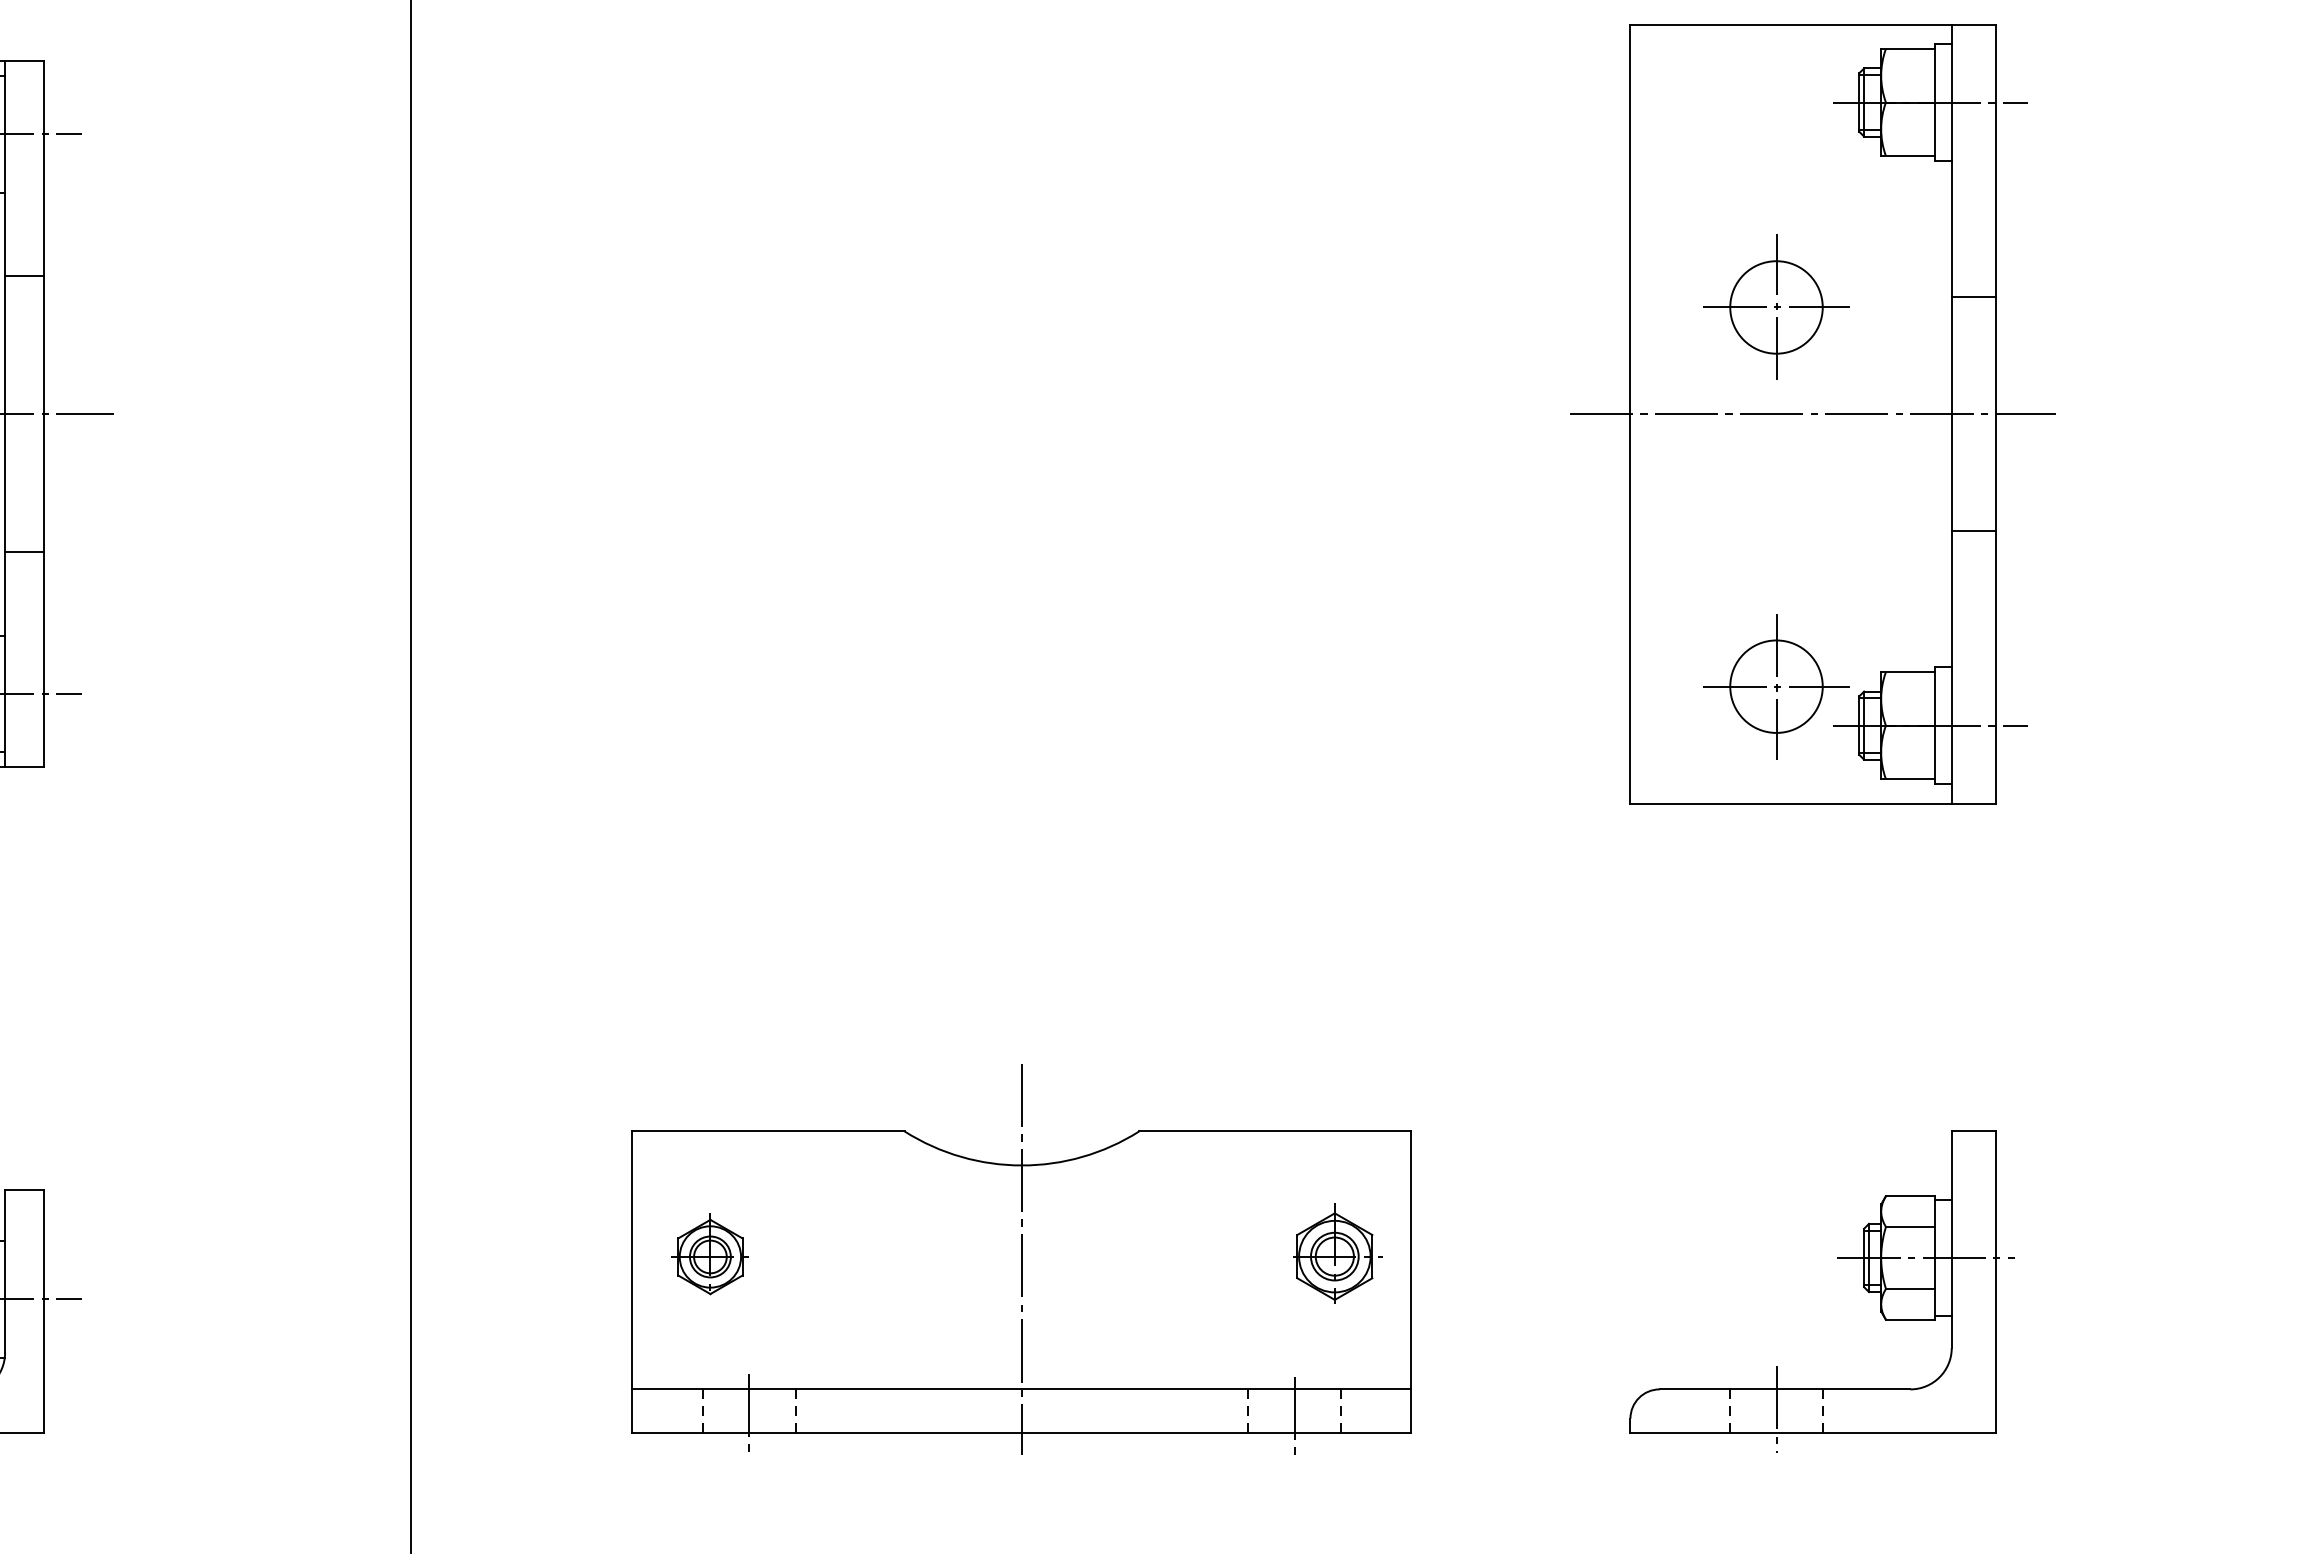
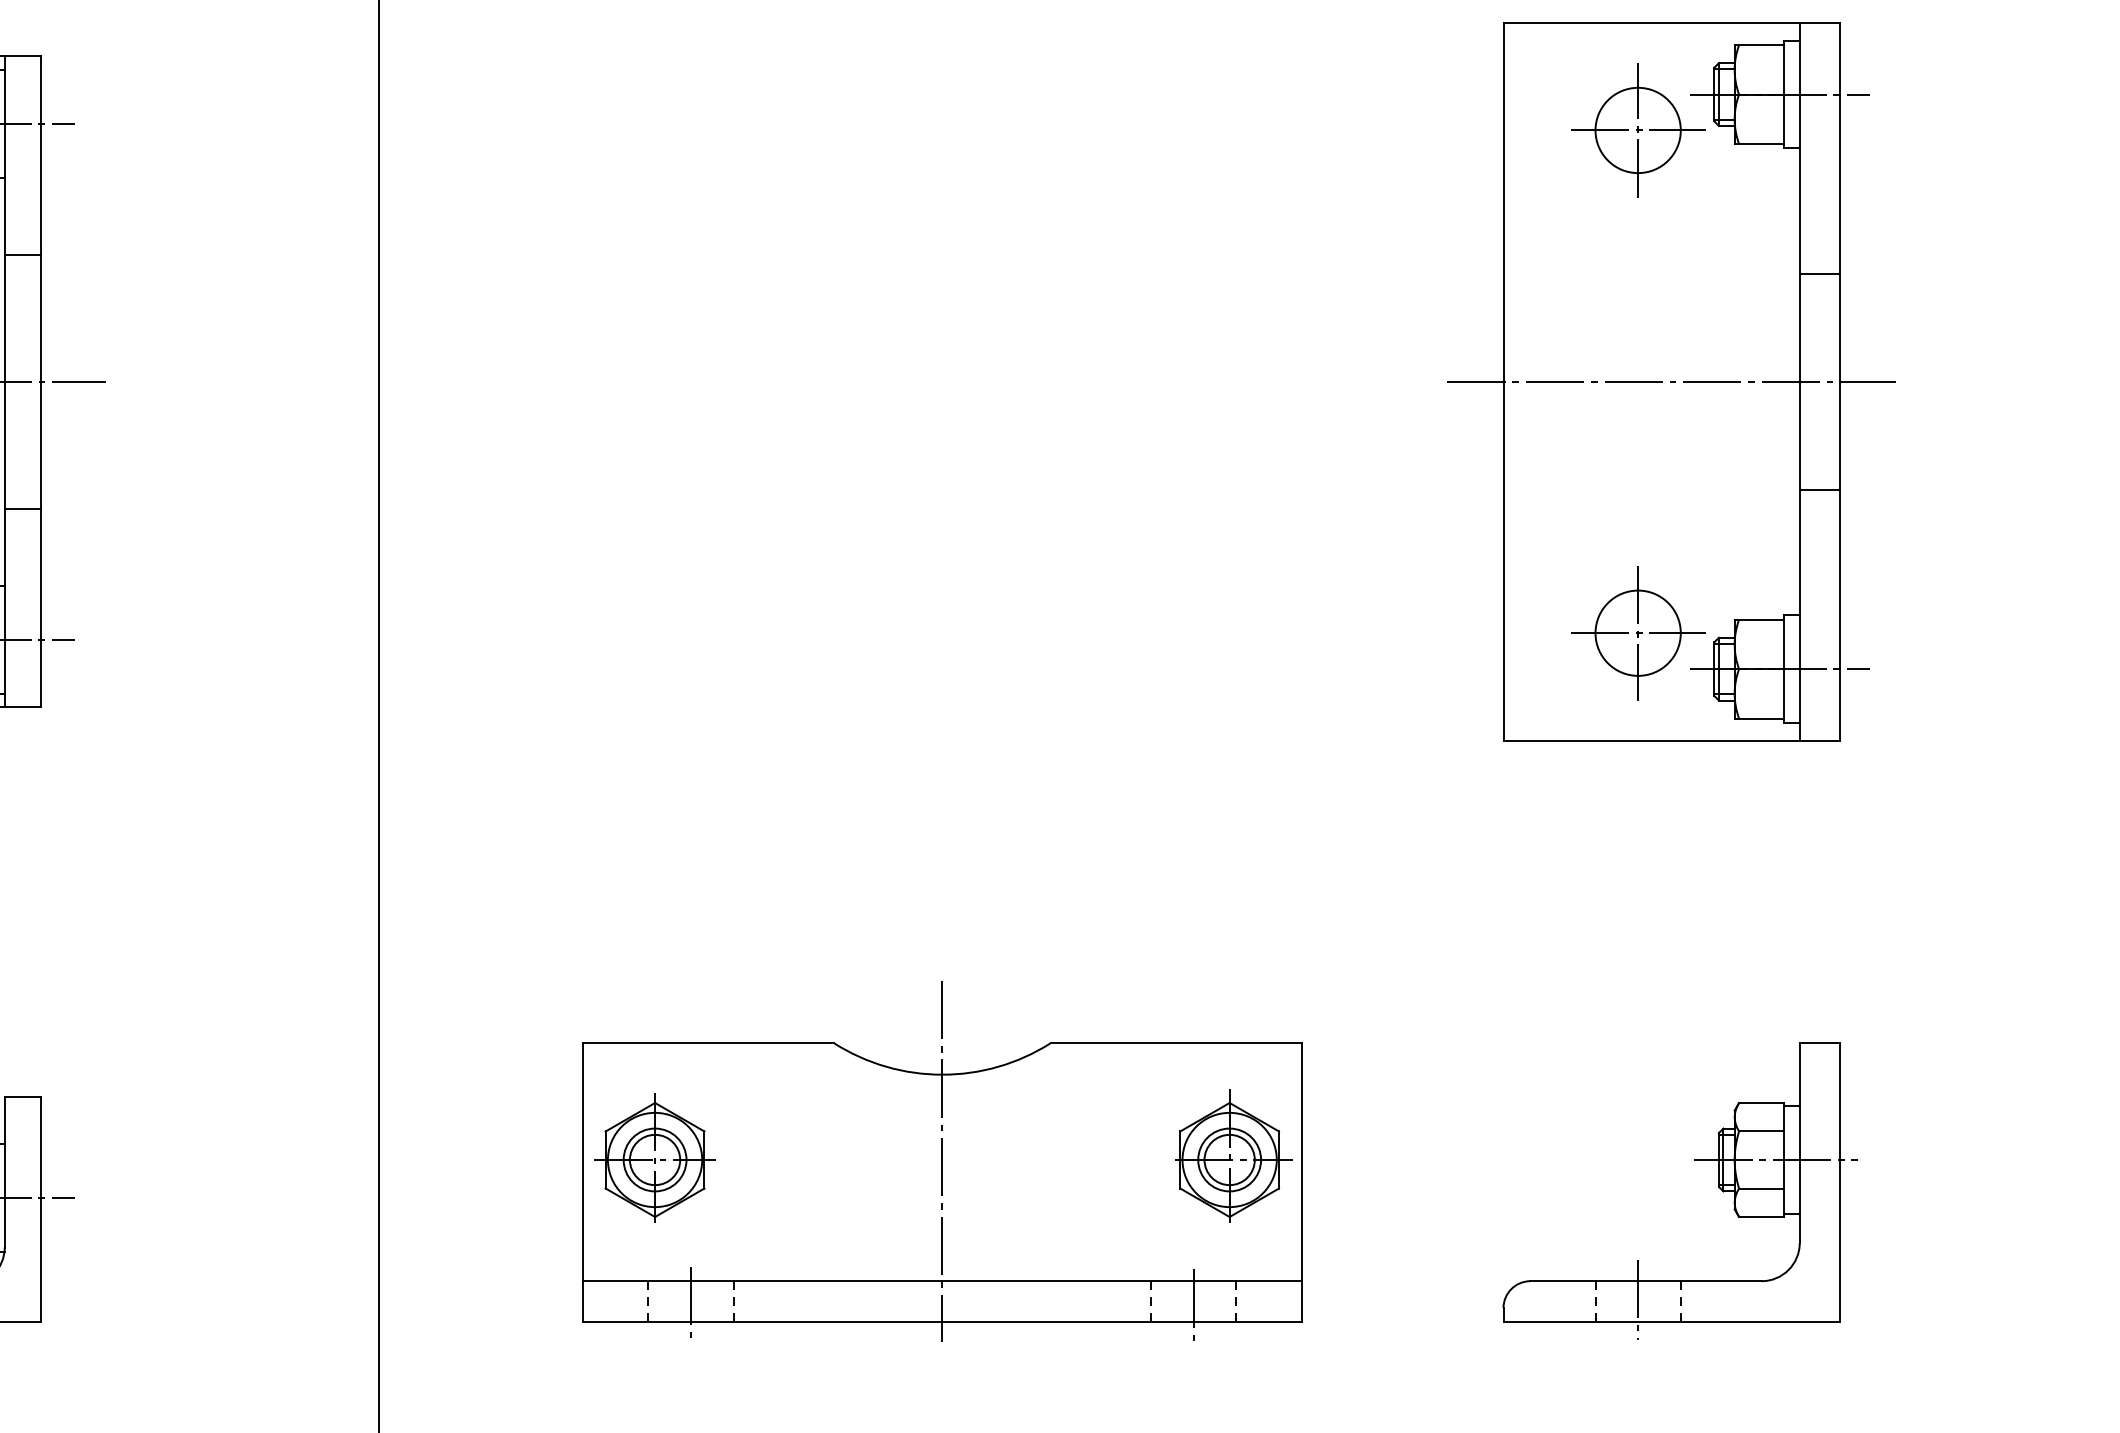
part: (1776, 306) -> (1638, 129), moved
part: (1337, 1253) -> (1233, 1155), size x1.43
part: (710, 1255) -> (655, 1157), size x1.67

